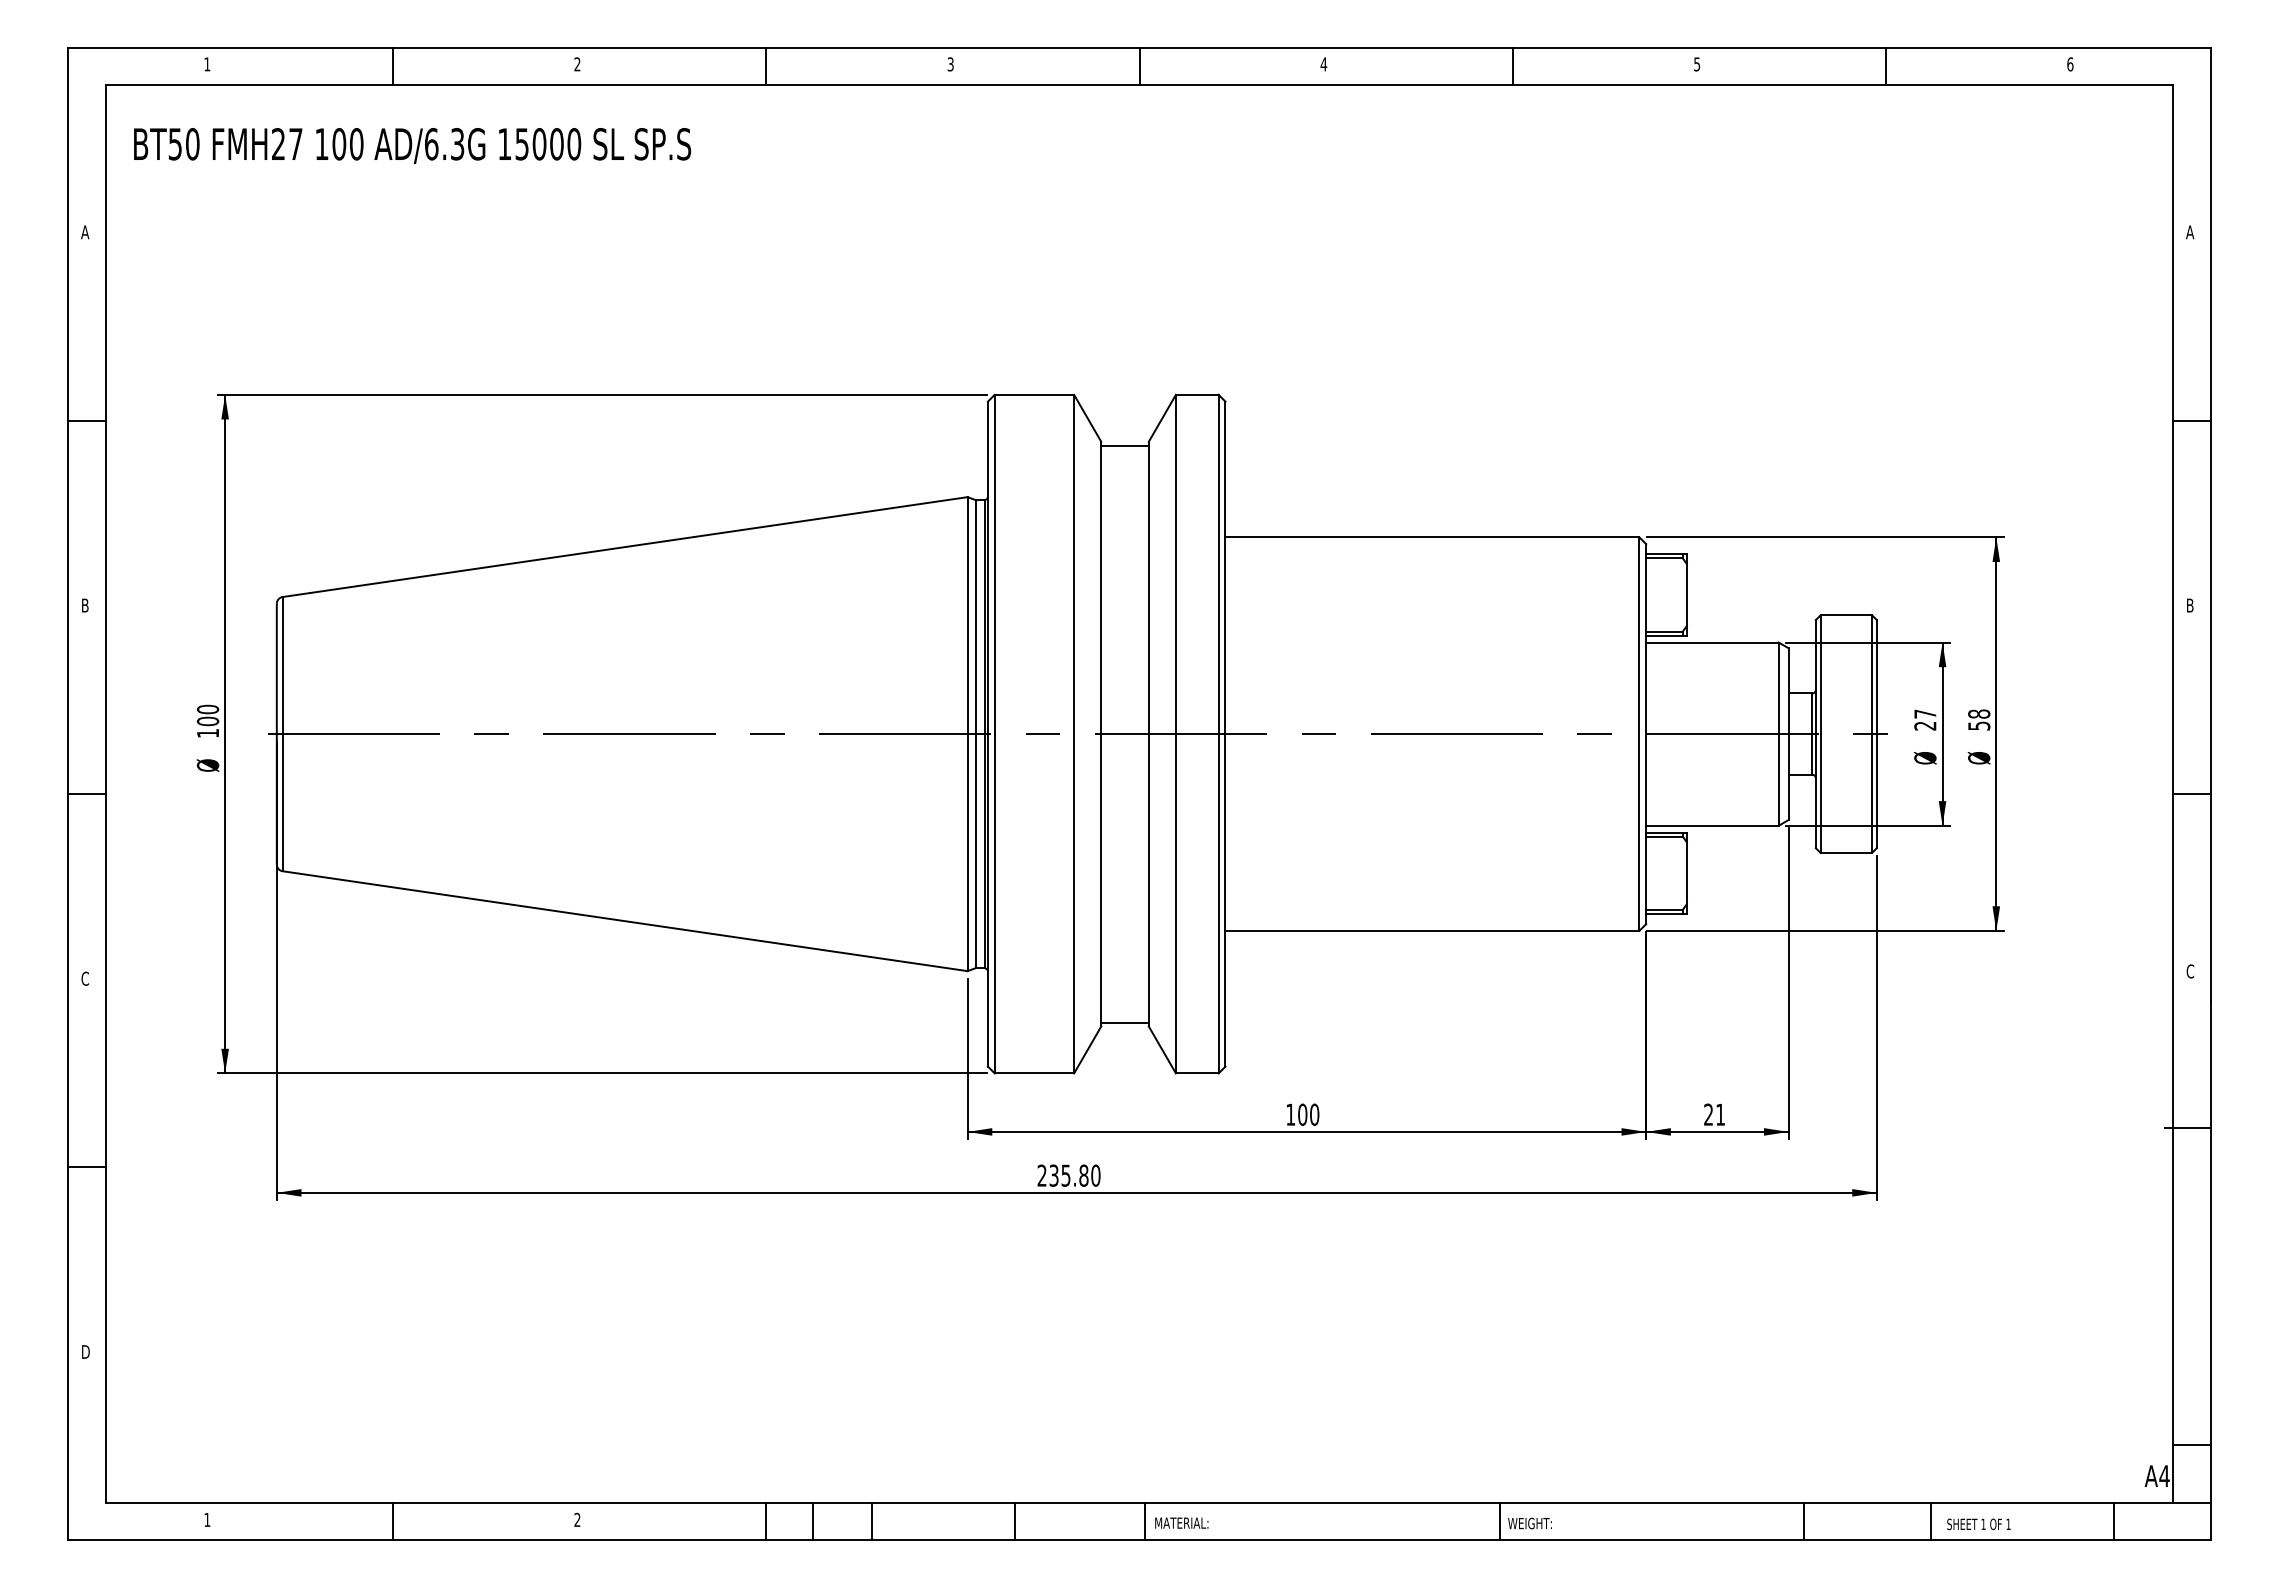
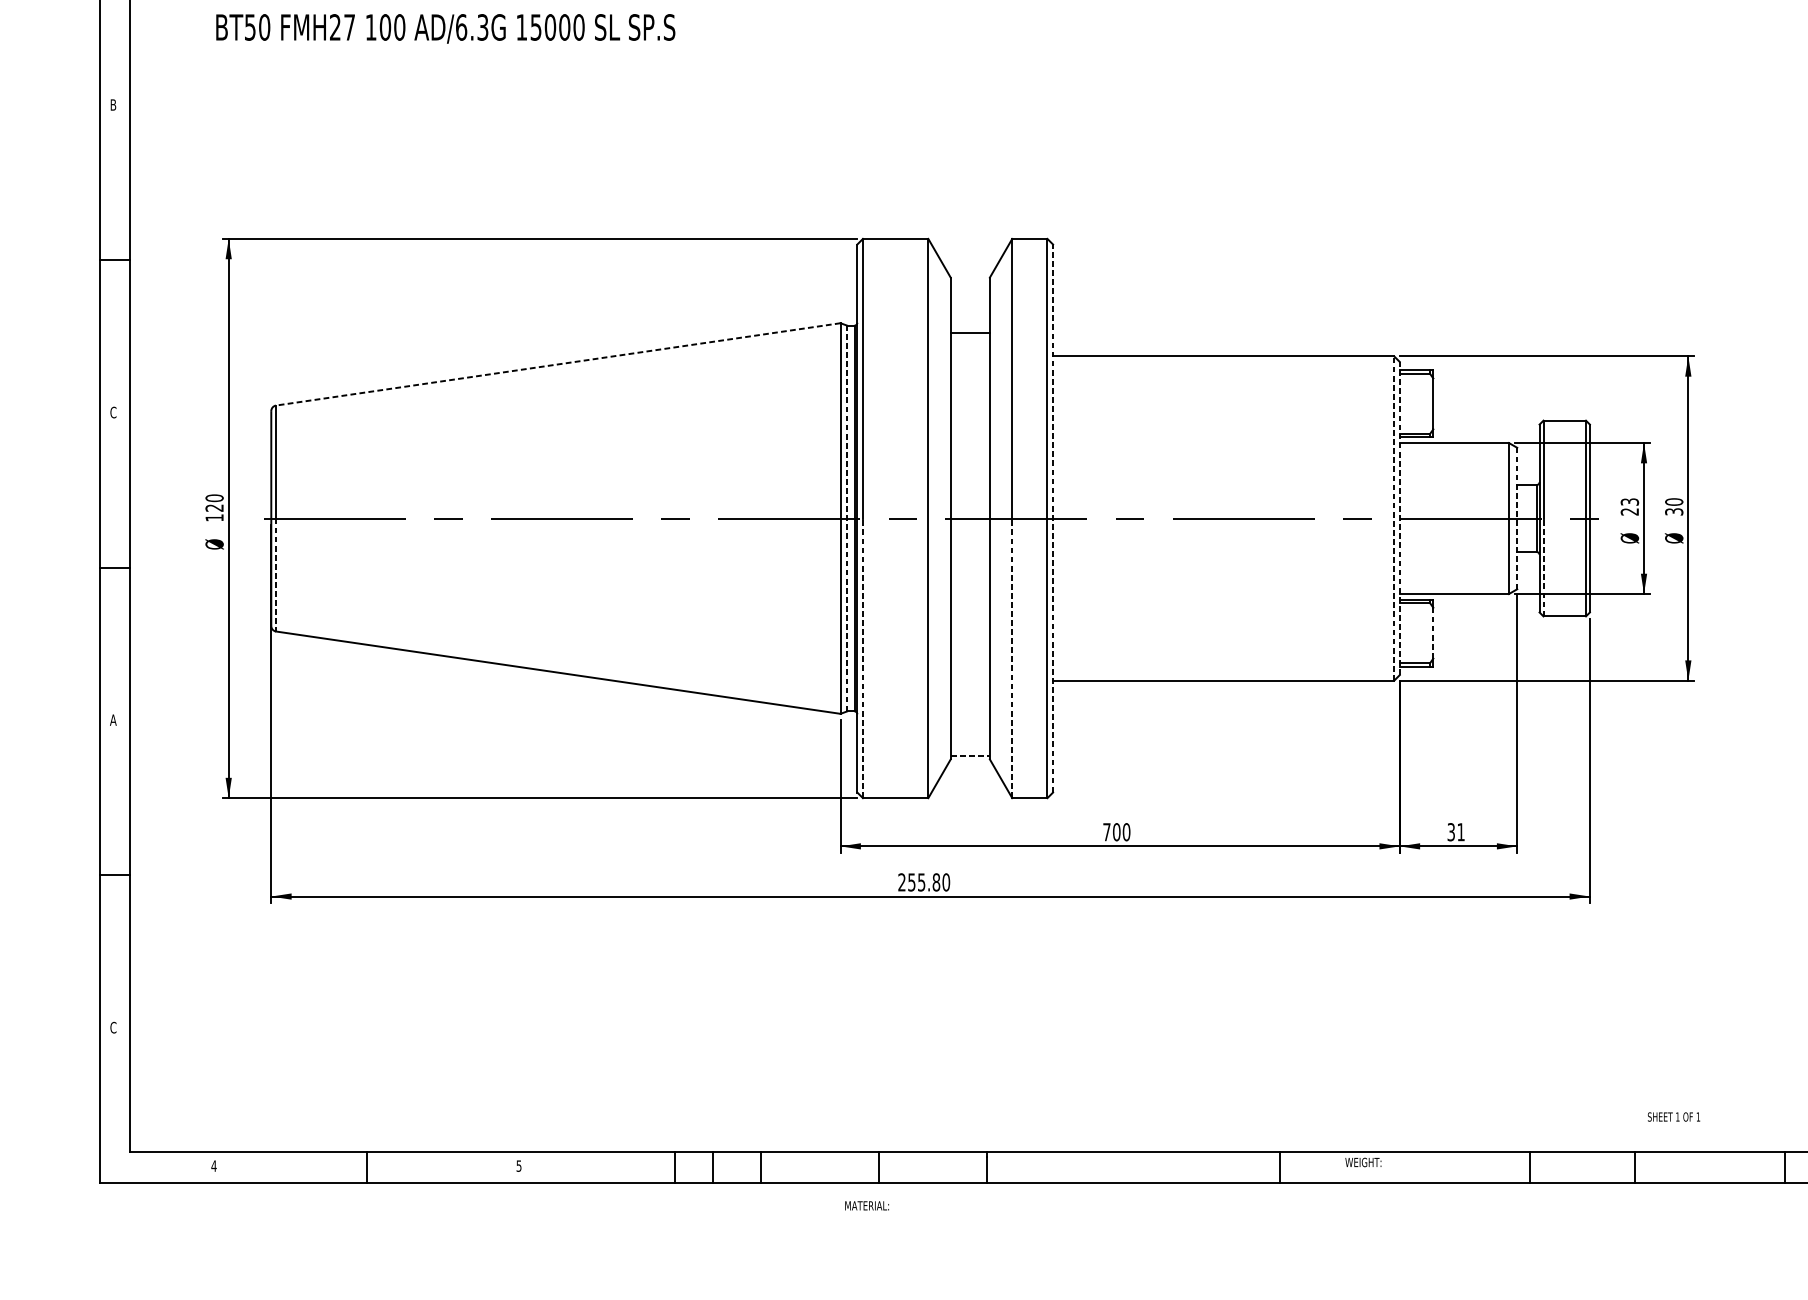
text: (412, 145) -> (445, 28), moved
text: (85, 232) -> (113, 105), A -> B
line: (1124, 445) -> (969, 332), moved
line: (624, 547) -> (557, 364), solid -> dashed
text: (84, 605) -> (112, 412), B -> C
text: (1925, 713) -> (1629, 501), 27 -> 23
text: (1979, 719) -> (1674, 506), 58 -> 30
text: (207, 721) -> (214, 508), 100 -> 120
line: (975, 733) -> (847, 518), solid -> dashed
line: (1646, 733) -> (1400, 518), solid -> dashed
line: (1225, 734) -> (1053, 518), solid -> dashed
line: (1639, 734) -> (1394, 518), solid -> dashed
line: (1788, 734) -> (1517, 518), solid -> dashed
line: (1820, 793) -> (1543, 567), solid -> dashed
line: (282, 802) -> (275, 574), solid -> dashed
line: (1686, 873) -> (1433, 633), solid -> dashed
line: (994, 903) -> (862, 658), solid -> dashed
line: (1175, 903) -> (1011, 658), solid -> dashed
text: (85, 978) -> (113, 719), C -> A
line: (1125, 1022) -> (970, 756), solid -> dashed
text: (1290, 1114) -> (1106, 831), 100 -> 700
text: (1708, 1114) -> (1451, 831), 21 -> 31
text: (1054, 1175) -> (912, 882), 235.80 -> 255.80
text: (85, 1351) -> (113, 1027), D -> C
text: (207, 1519) -> (214, 1165), 1 -> 4
text: (577, 1519) -> (519, 1165), 2 -> 5
text: (1181, 1522) -> (866, 1205), moved
text: (1529, 1523) -> (1362, 1162), moved
text: (1978, 1524) -> (1673, 1117), moved

